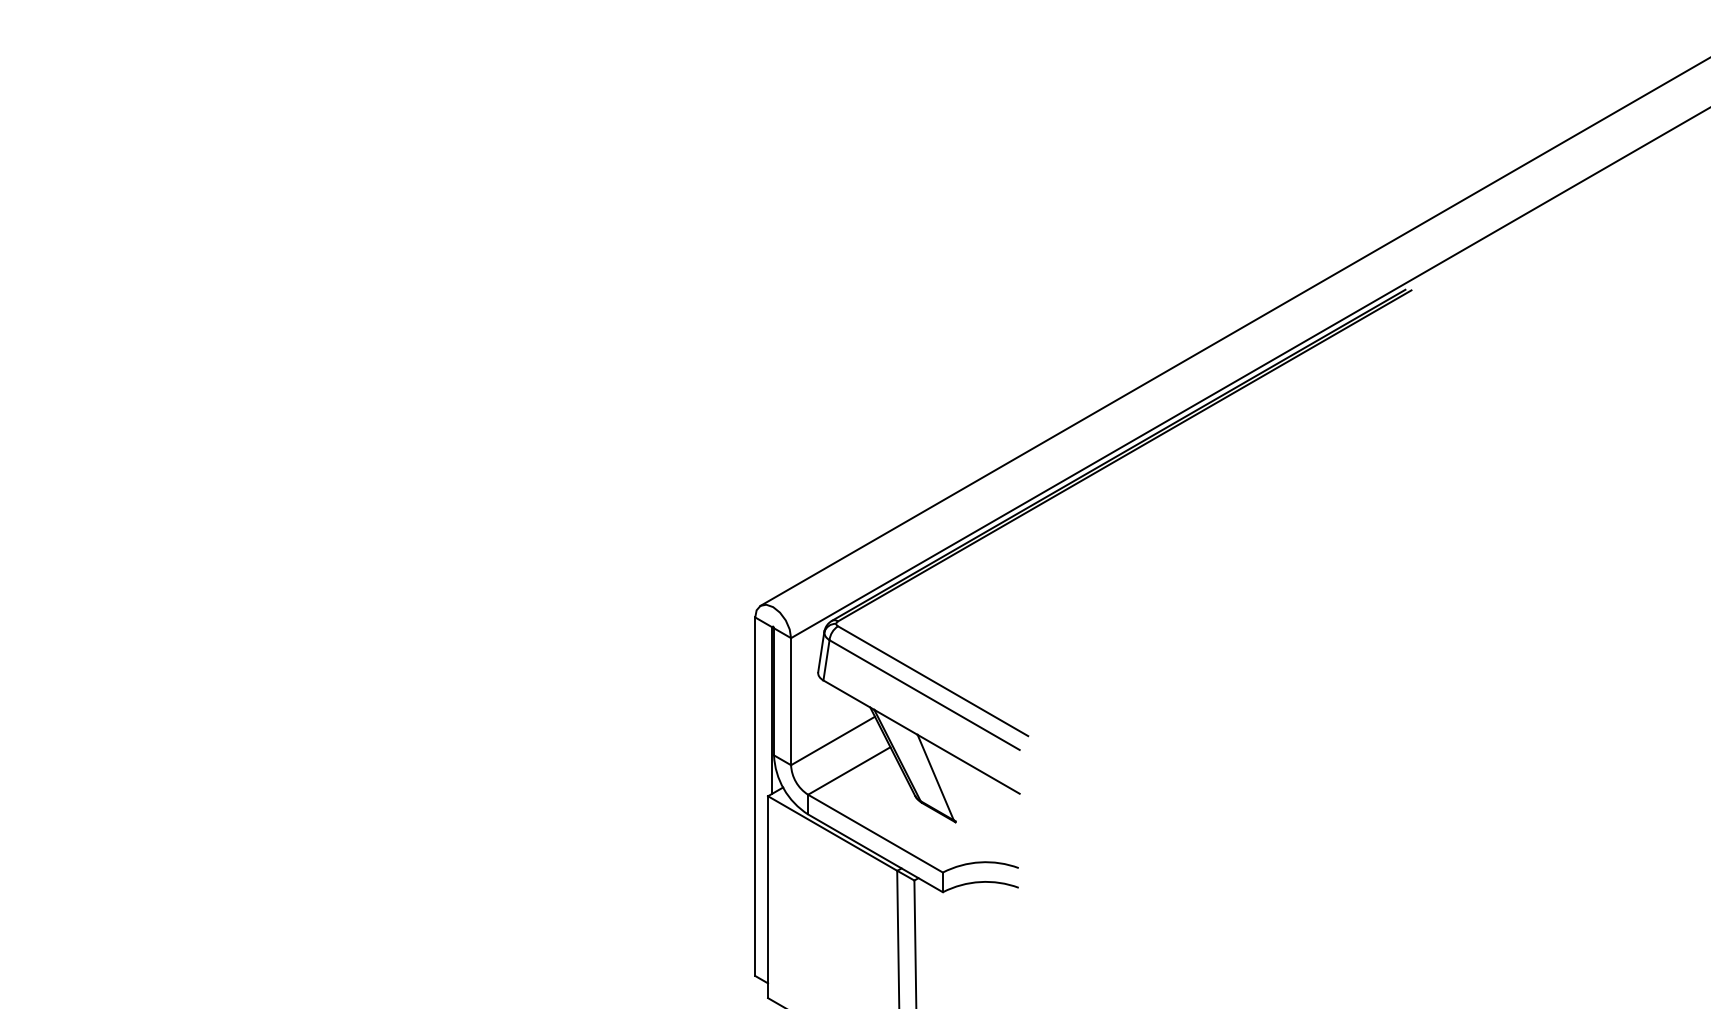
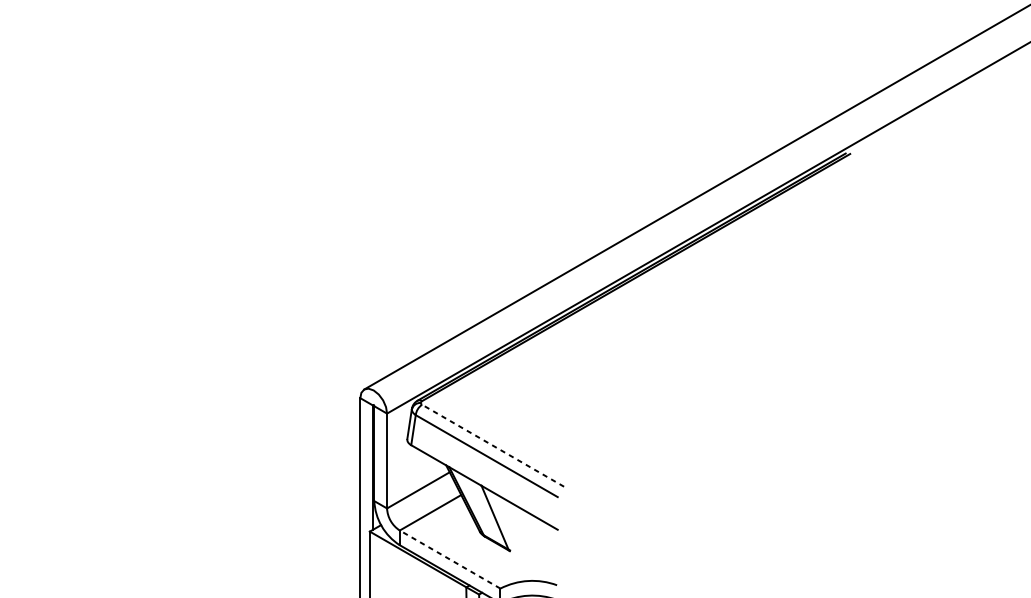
line: (933, 681) -> (493, 445), solid -> dashed
line: (875, 833) -> (450, 559), solid -> dashed

